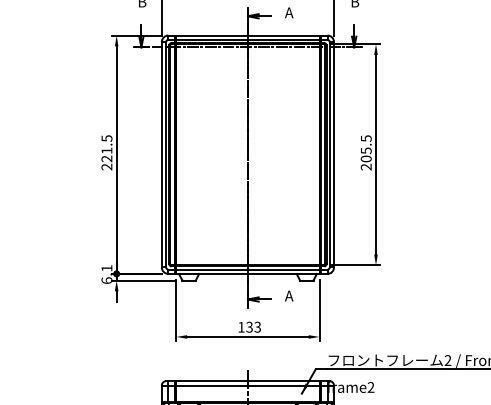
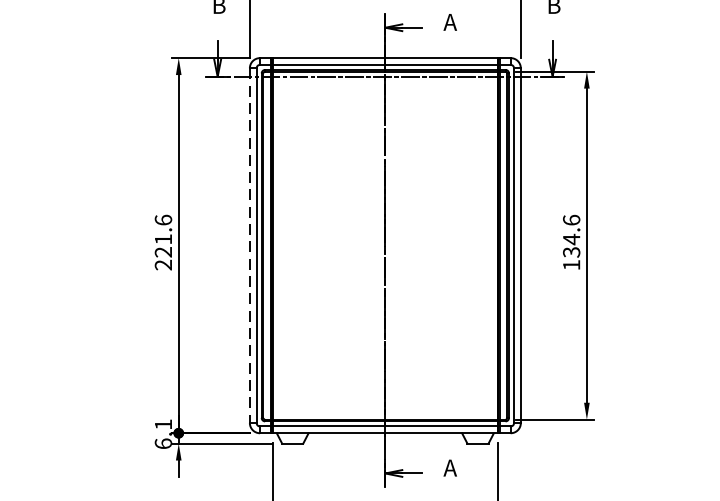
text: (106, 138) -> (162, 220), 221.5 -> 221.6
text: (365, 152) -> (570, 242), 205.5 -> 134.6
line: (161, 154) -> (249, 245), solid -> dashed

